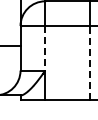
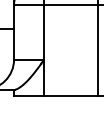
line: (45, 48) -> (44, 32), dashed -> solid
line: (89, 62) -> (98, 49), dashed -> solid

